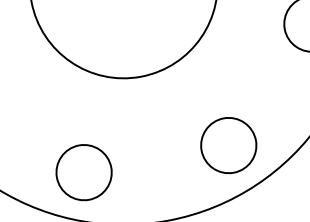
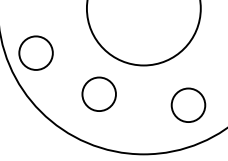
circle: (228, 144) -> (188, 104), moved
circle: (82, 171) -> (98, 93), moved

